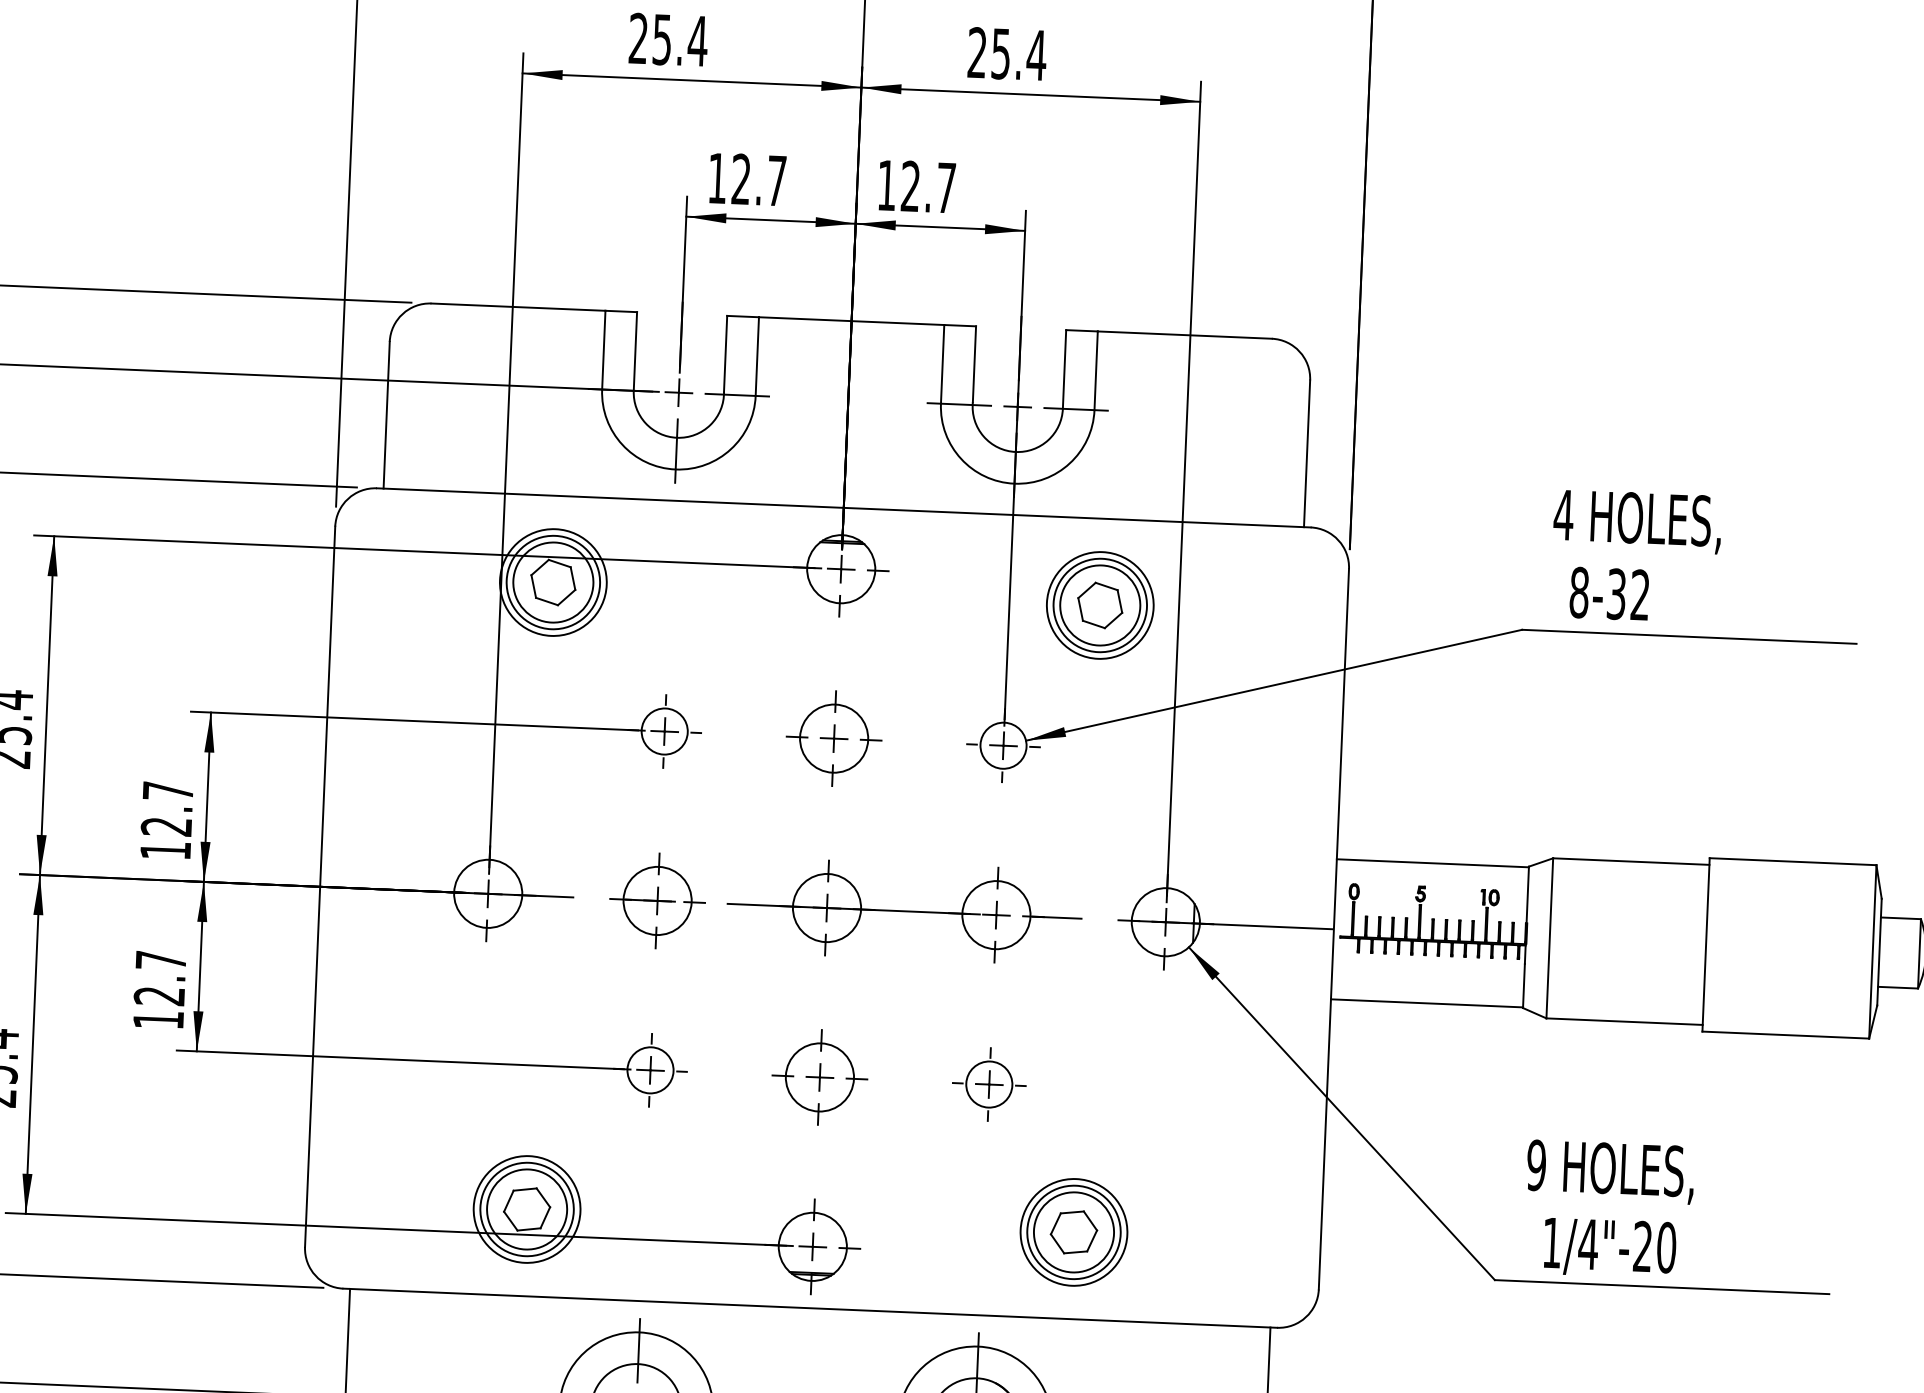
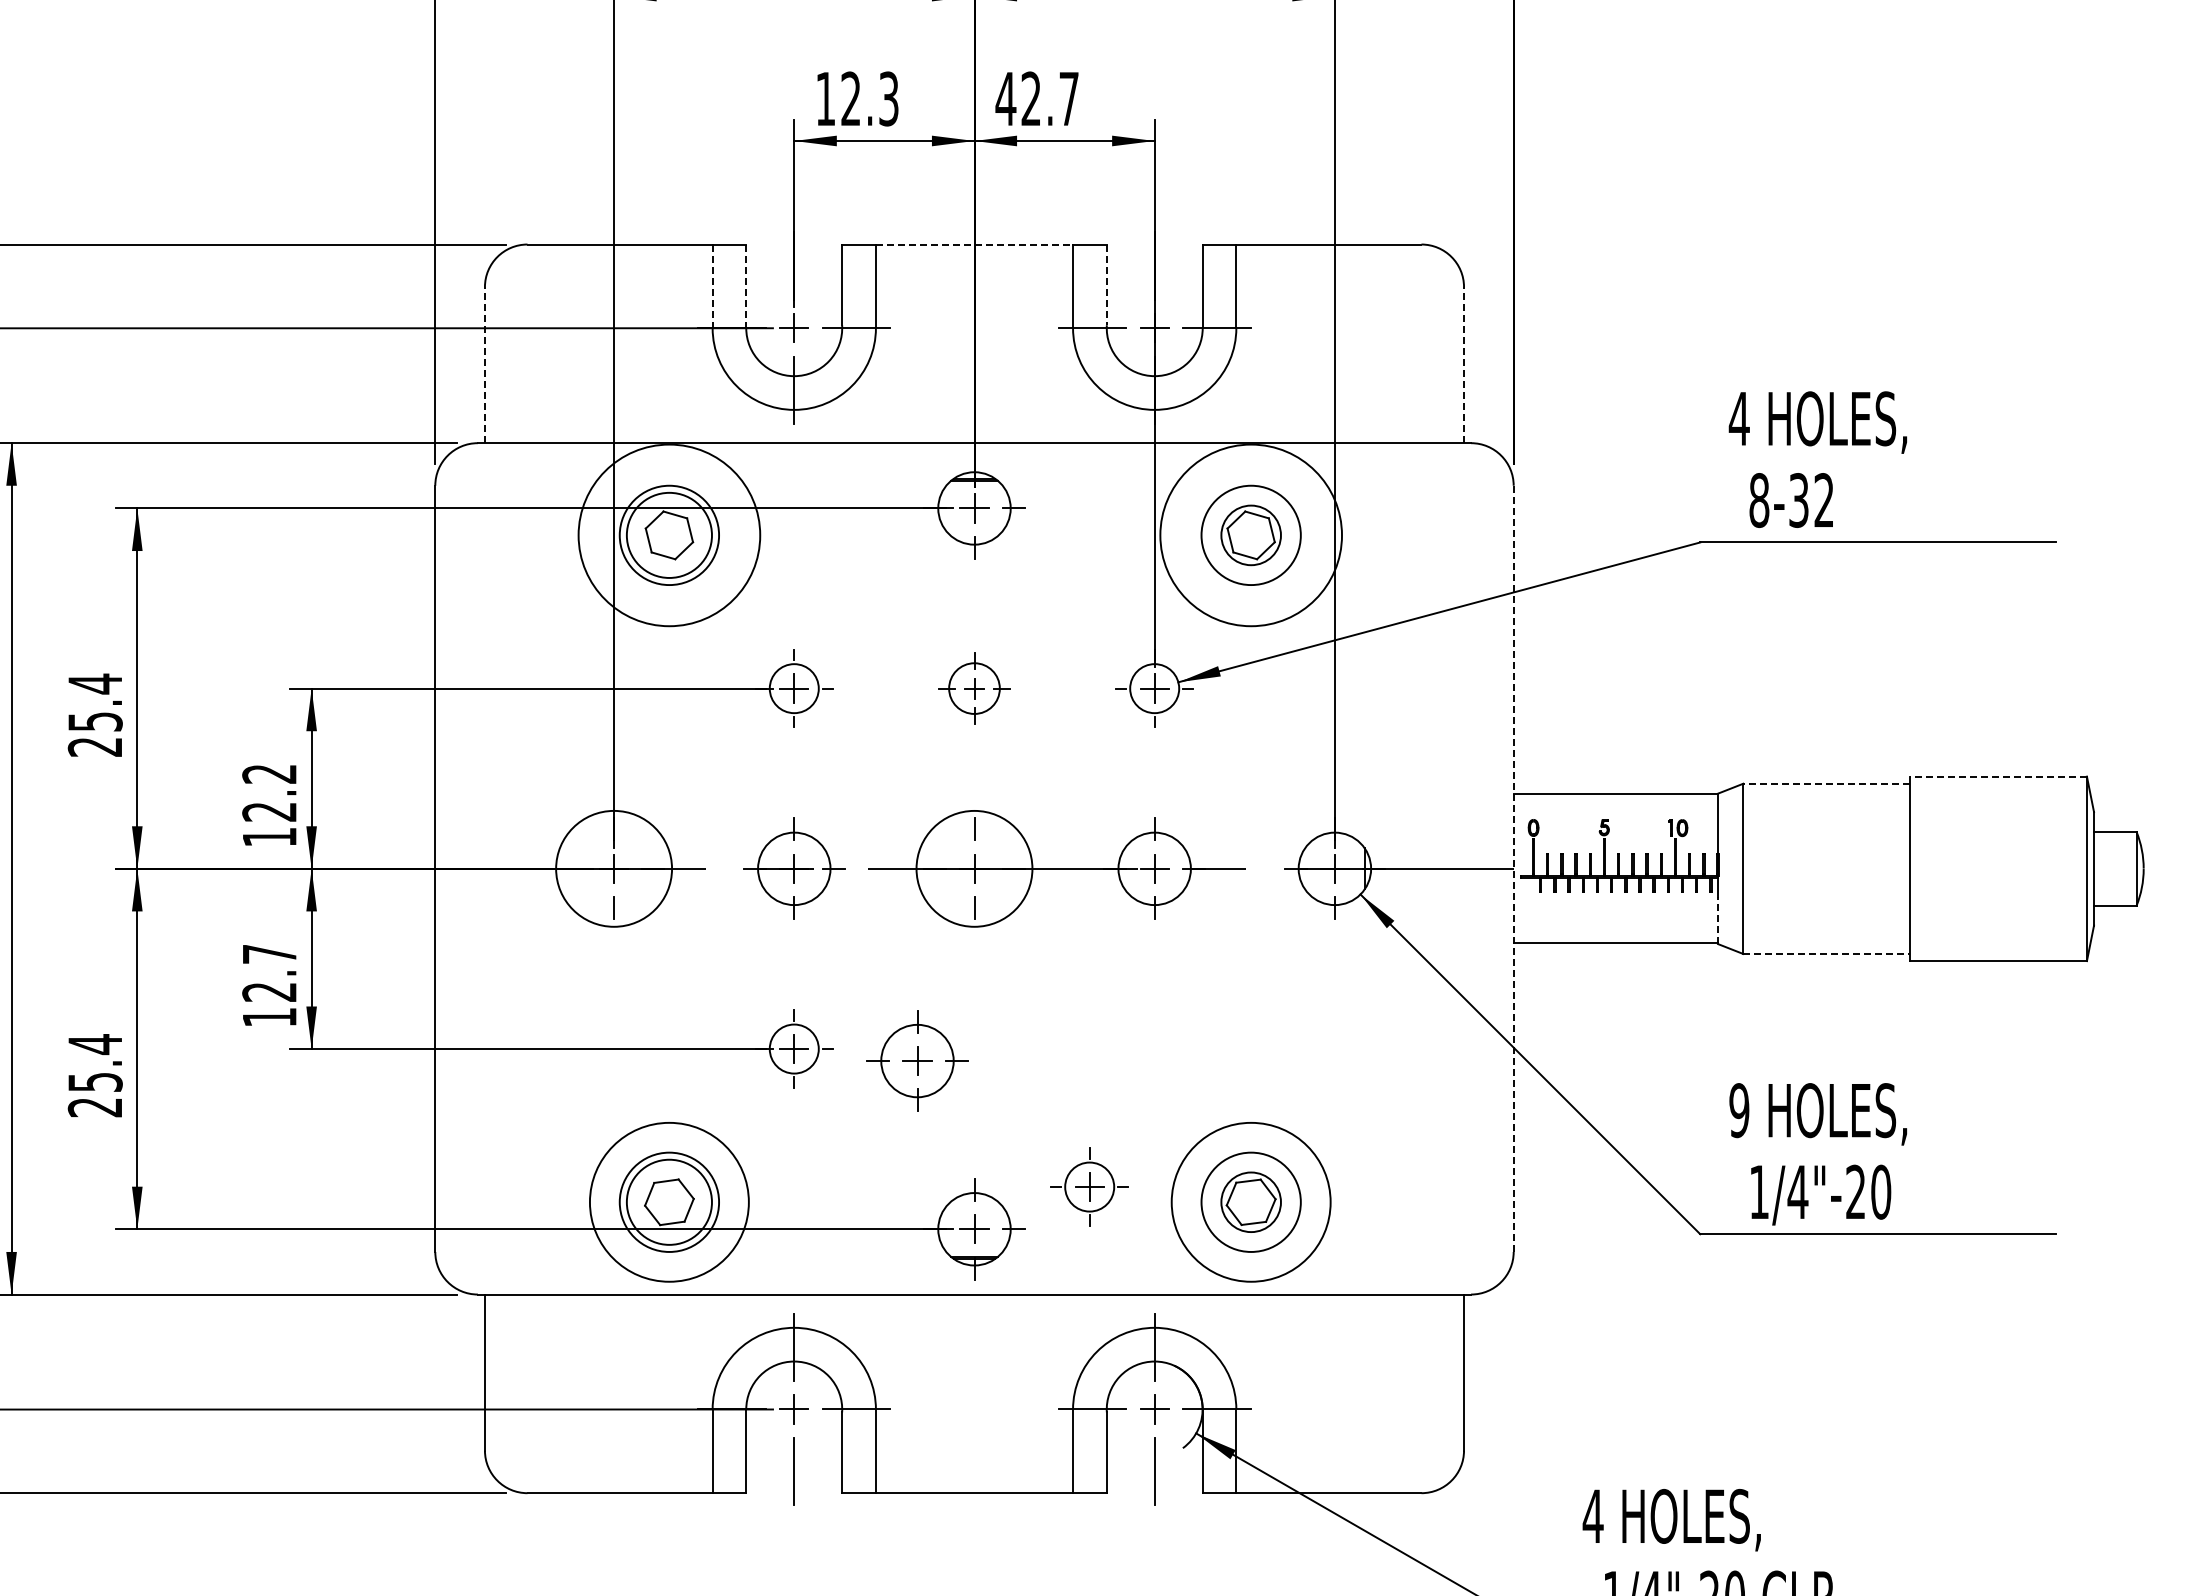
text: (776, 180) -> (888, 98), 12.7 -> 12.3
text: (886, 185) -> (1005, 98), 12.7 -> 42.7
line: (851, 321) -> (974, 244), solid -> dashed
line: (603, 350) -> (712, 286), solid -> dashed
line: (635, 351) -> (746, 286), solid -> dashed
line: (974, 364) -> (1106, 285), solid -> dashed
line: (386, 414) -> (484, 364), solid -> dashed
line: (1307, 453) -> (1464, 364), solid -> dashed
circle: (553, 582) -> (669, 535), size x1.6
circle: (1099, 604) -> (1250, 534), size x0.7
circle: (1099, 605) -> (1250, 535), size x1.6
part: (834, 738) -> (974, 688), size x0.7
text: (168, 790) -> (269, 773), 12.7 -> 12.2
line: (1630, 861) -> (1825, 783), solid -> dashed
line: (1793, 861) -> (1998, 776), solid -> dashed
circle: (487, 893) -> (613, 868), size x1.6
circle: (827, 907) -> (974, 868), size x1.6
line: (1333, 928) -> (1513, 868), solid -> dashed
line: (1524, 985) -> (1718, 920), solid -> dashed
line: (1624, 1022) -> (1826, 954), solid -> dashed
part: (819, 1076) -> (917, 1060), moved
part: (989, 1084) -> (1089, 1186), moved
circle: (527, 1209) -> (669, 1202), size x1.4
circle: (1073, 1231) -> (1250, 1201), size x0.7
circle: (1073, 1232) -> (1250, 1202), size x1.4

